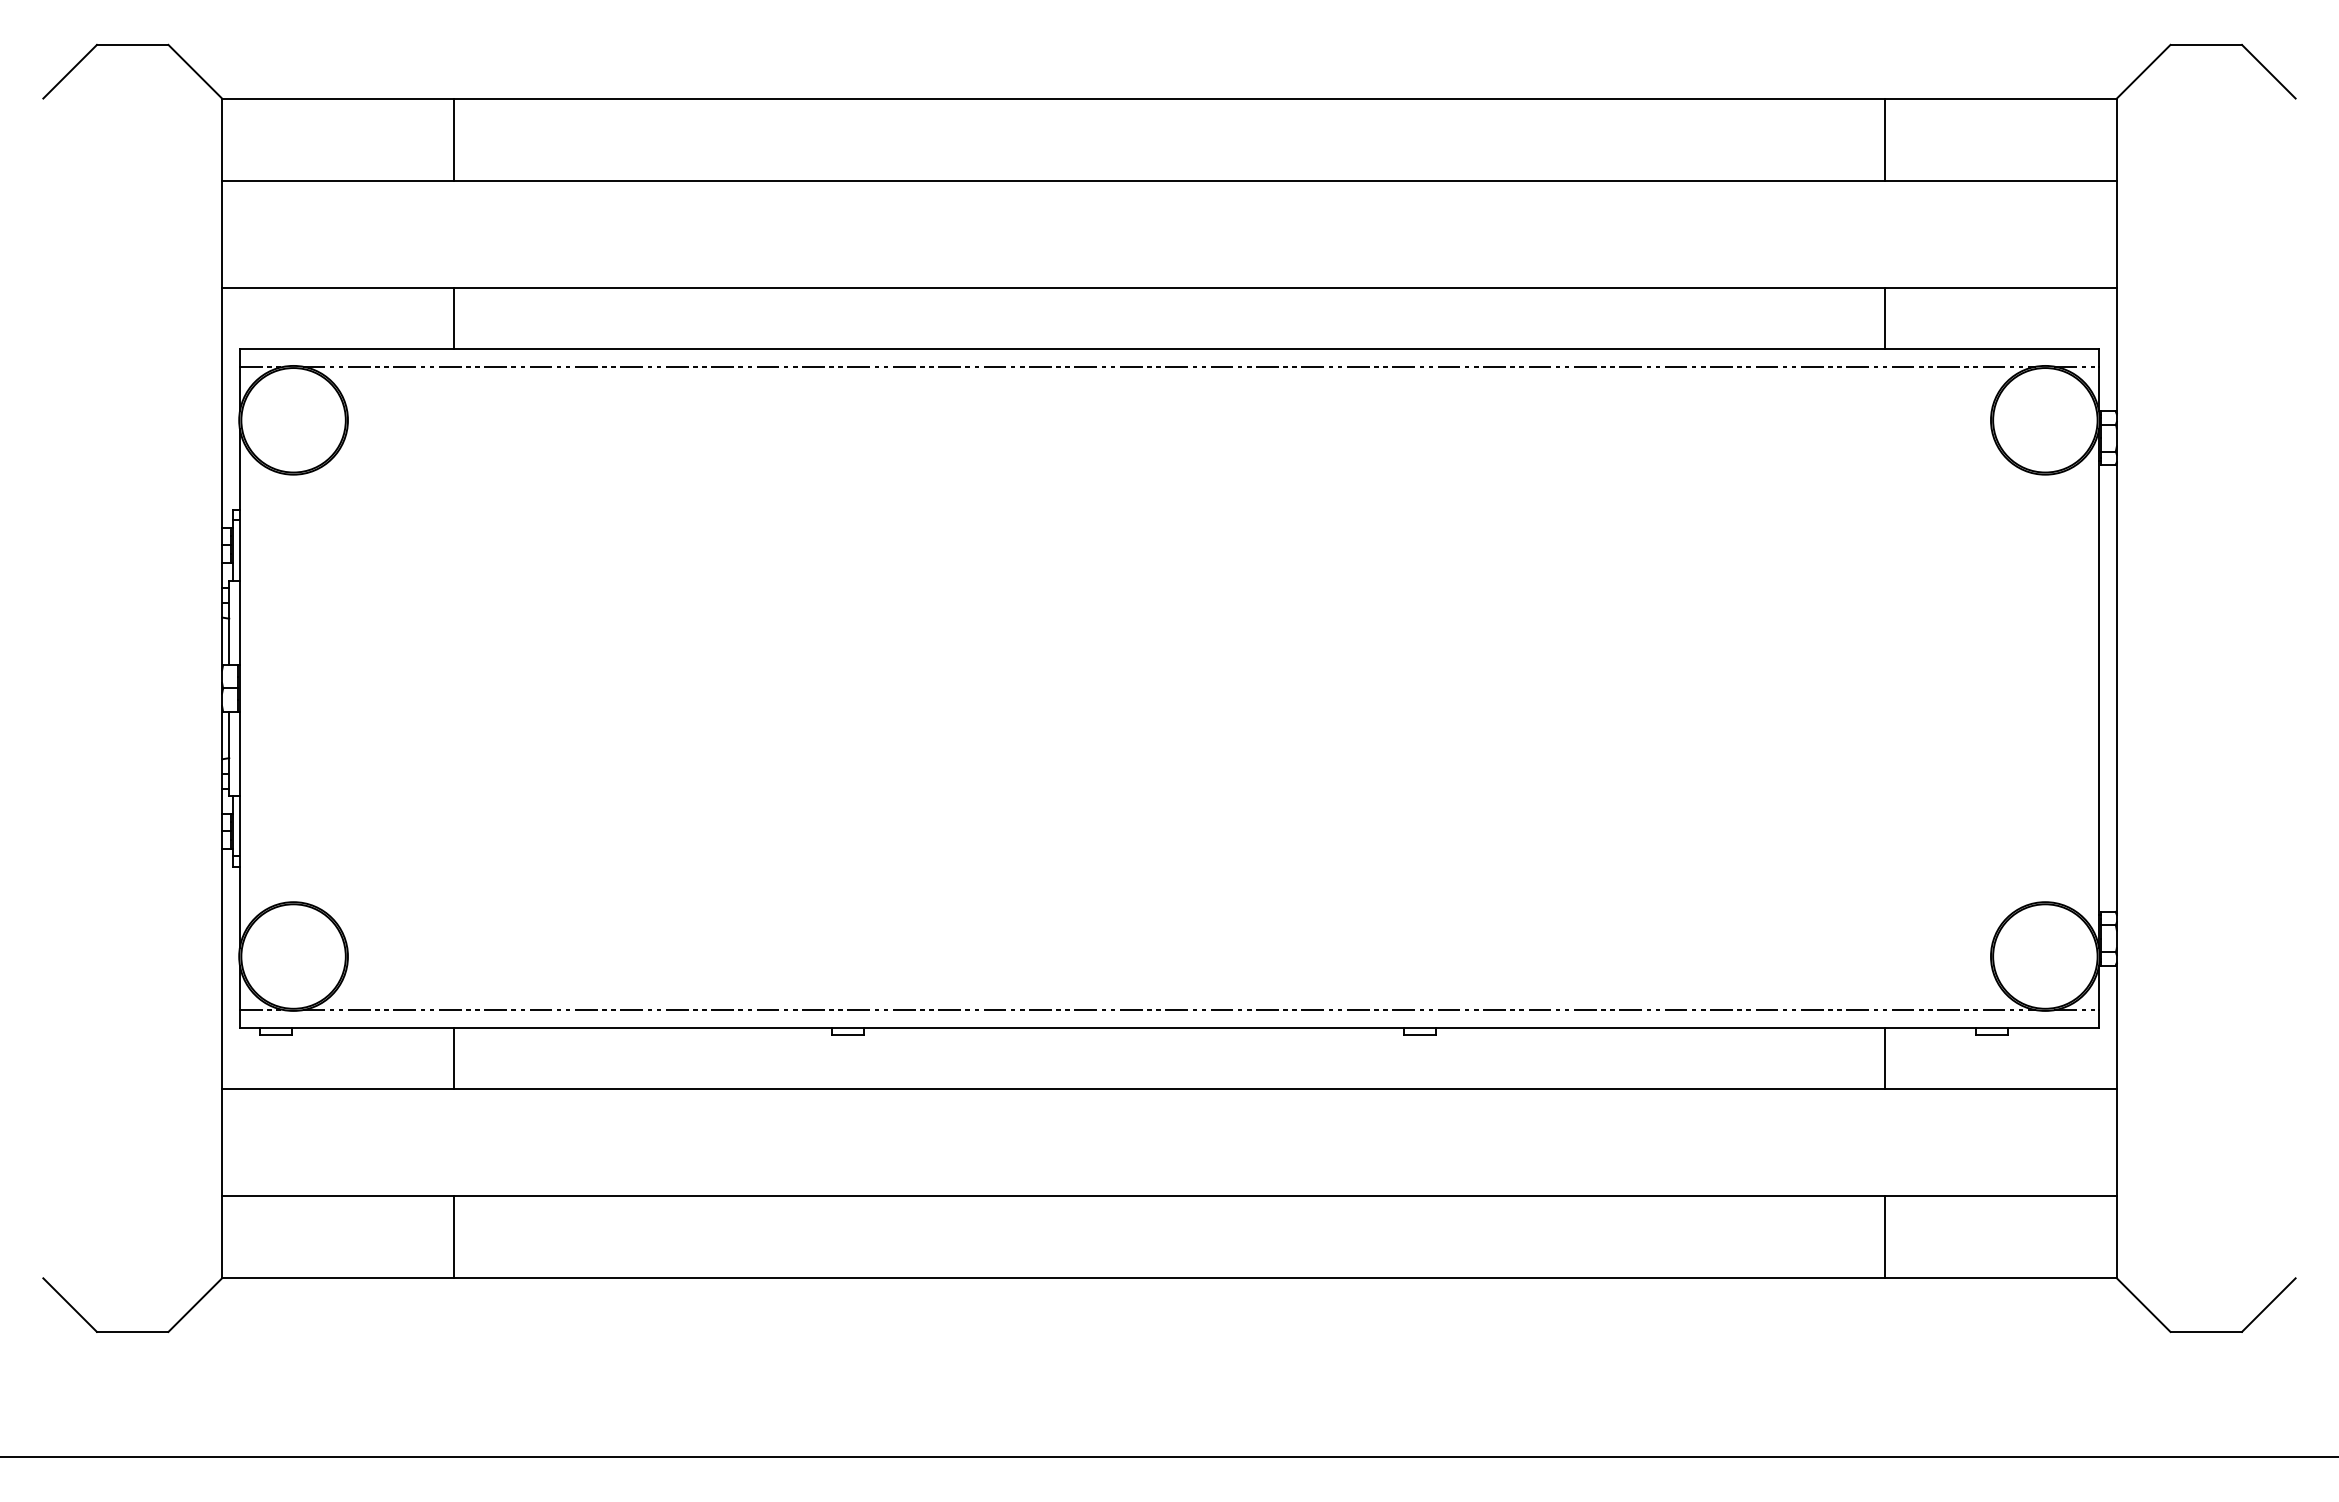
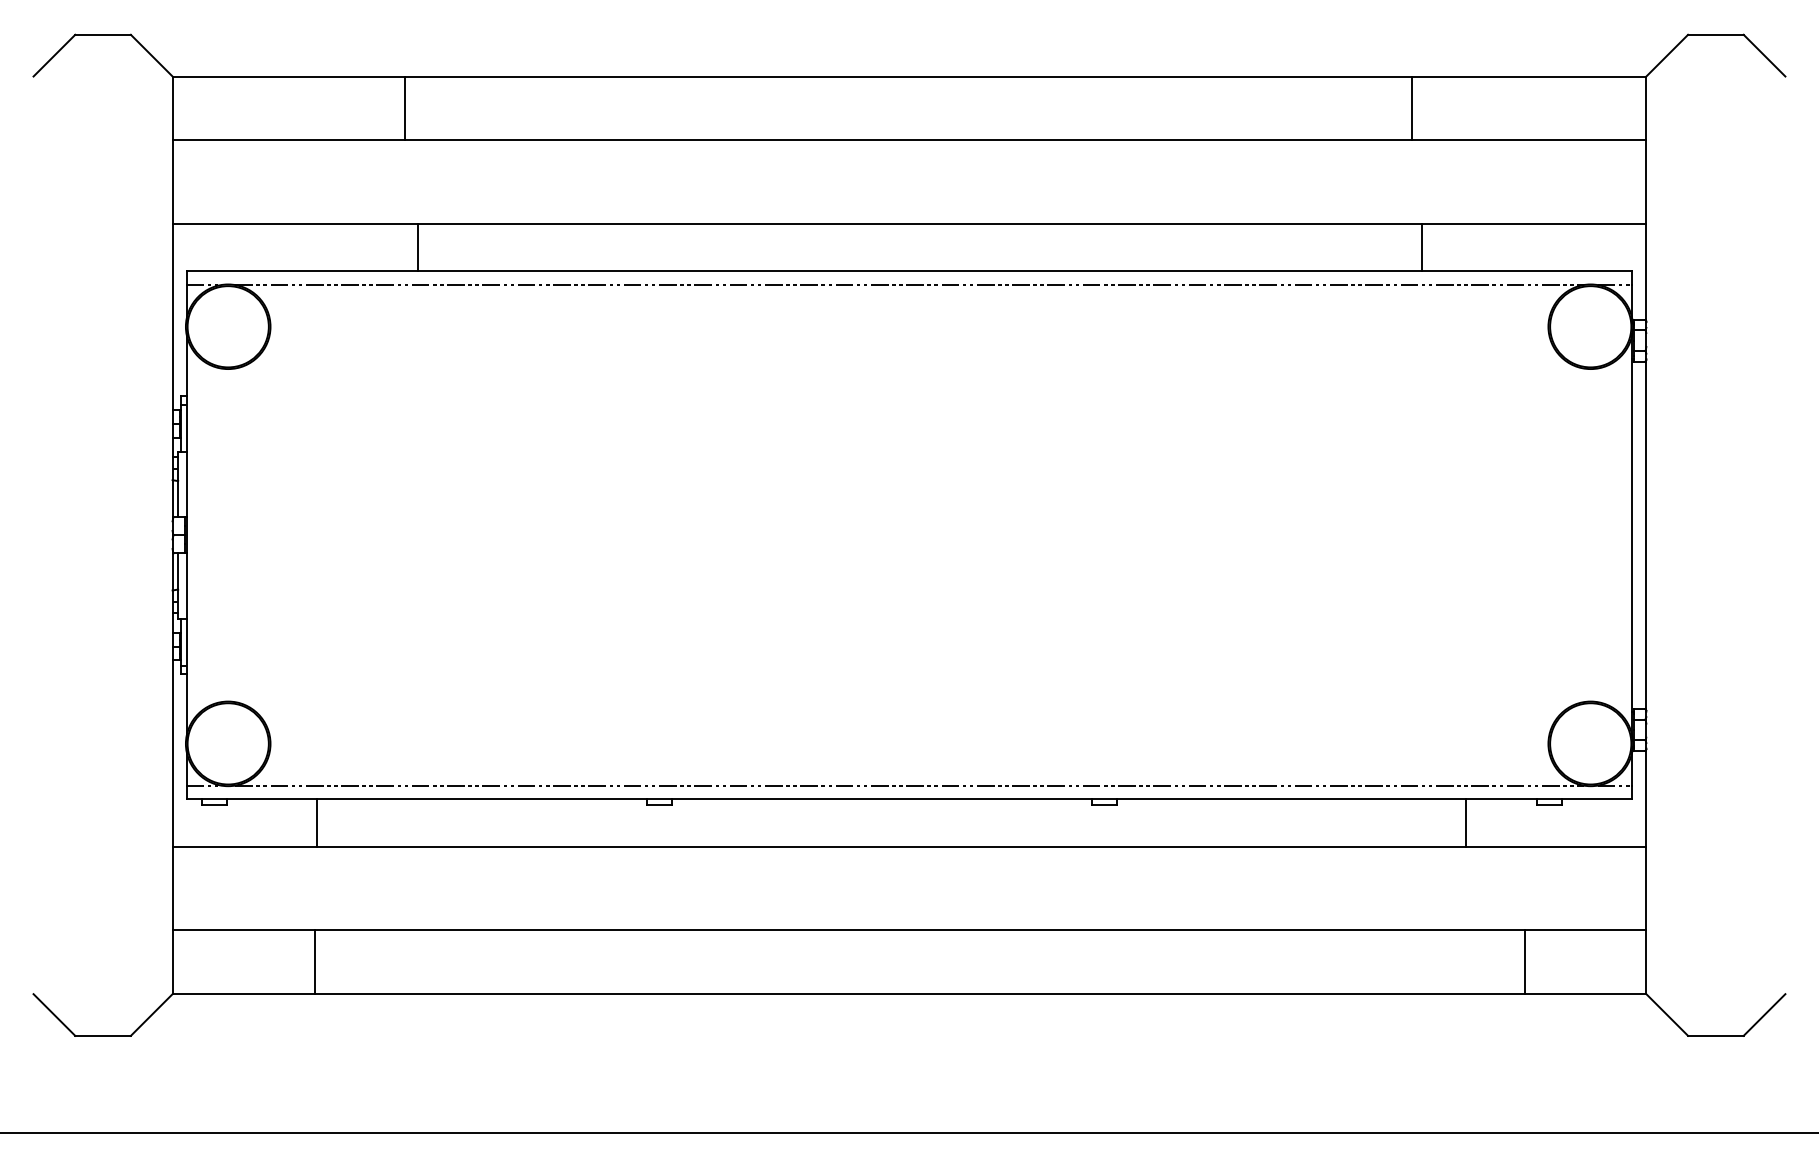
line: (454, 139) -> (405, 108), moved
line: (1884, 139) -> (1411, 108), moved
line: (454, 318) -> (417, 247), moved
line: (1884, 318) -> (1422, 247), moved
line: (454, 1058) -> (316, 823), moved
line: (454, 1237) -> (315, 962), moved
line: (1884, 1237) -> (1524, 962), moved

